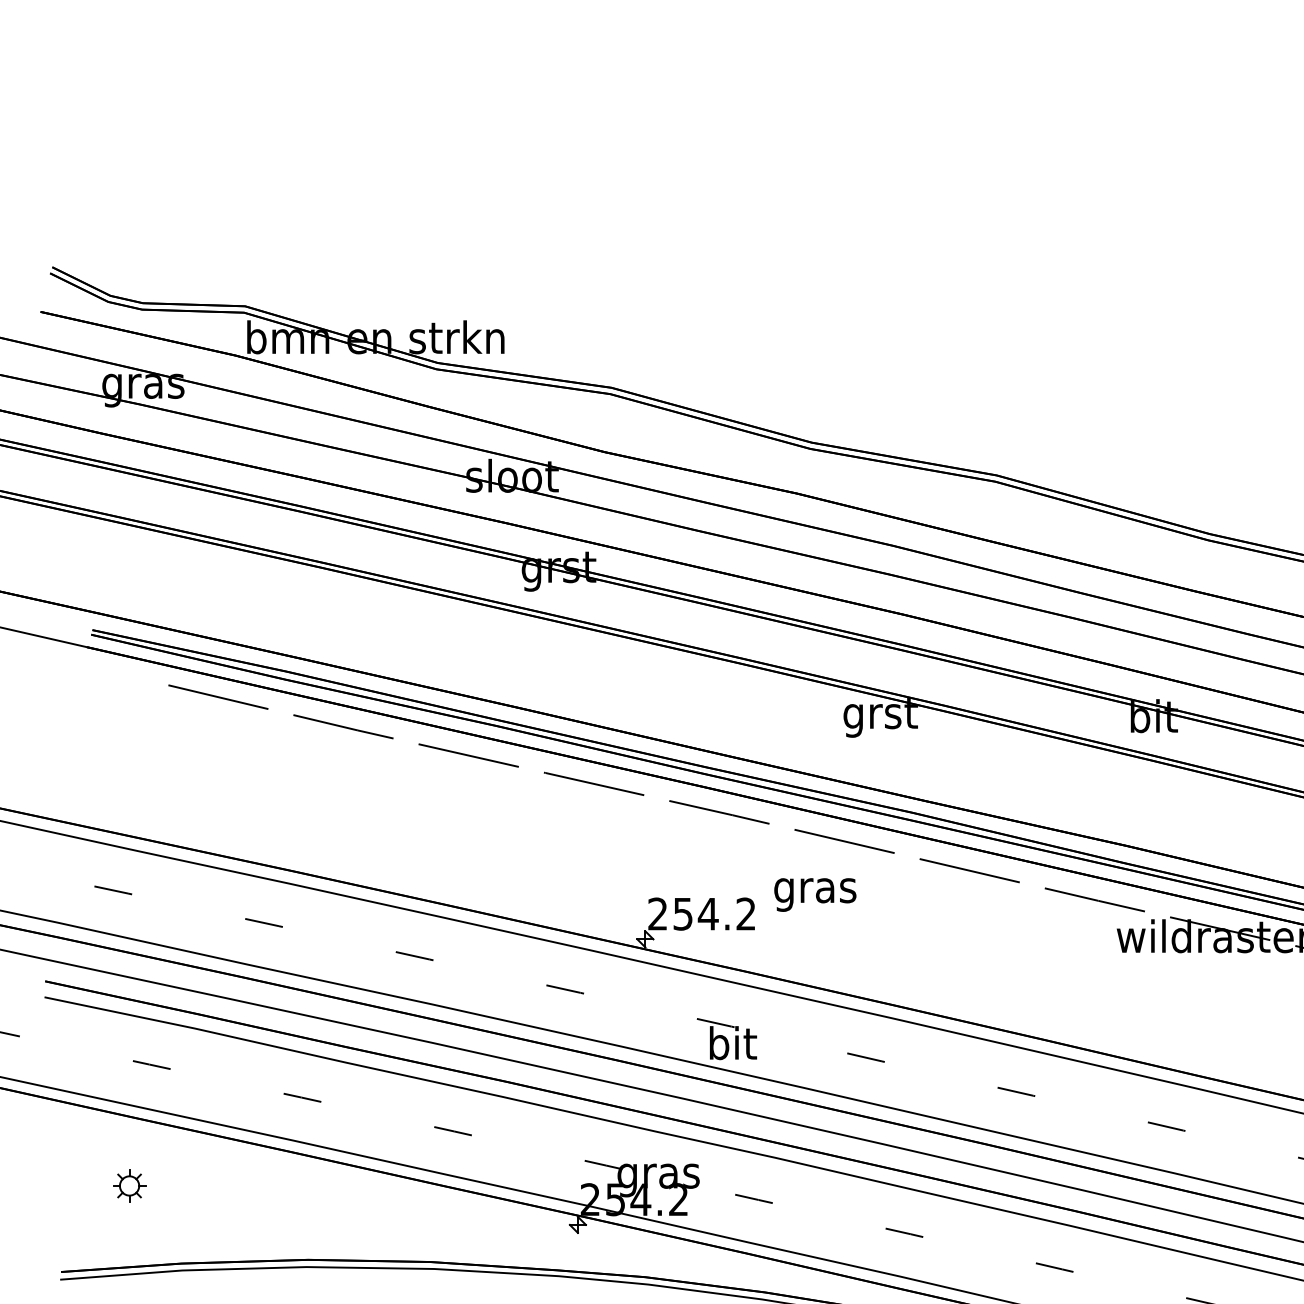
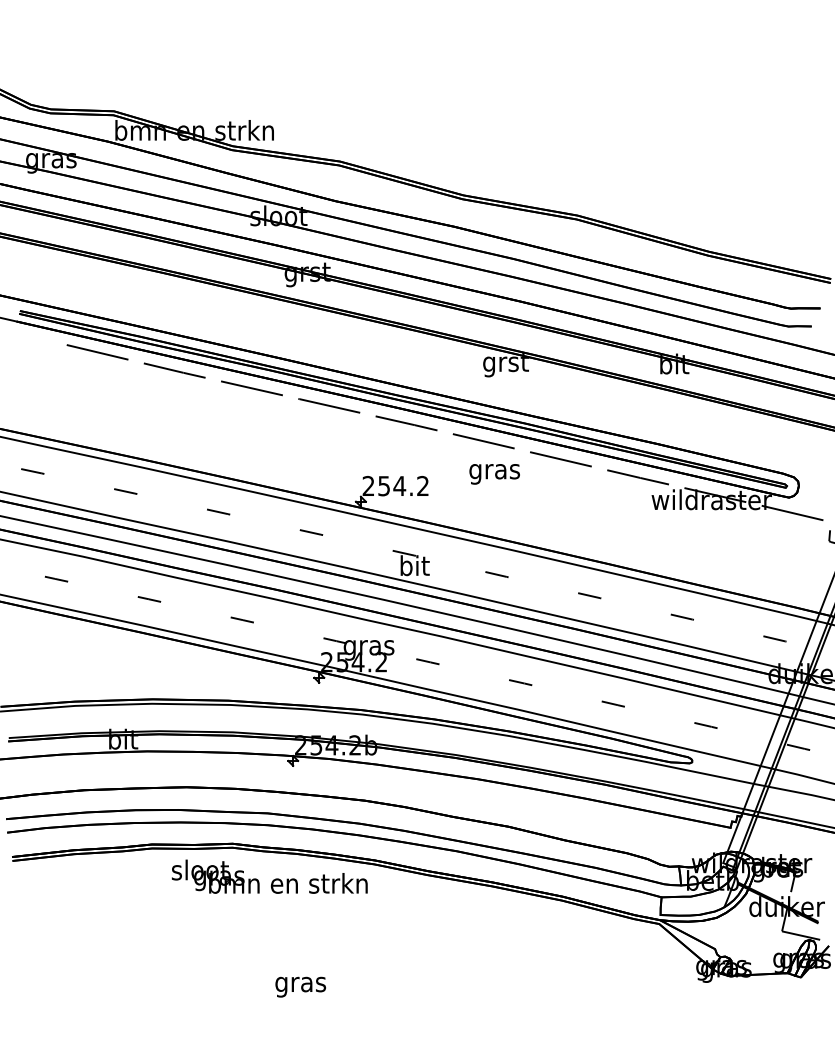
text: (814, 895) -> (494, 474), moved
part: (129, 1185) -> (42, 653), removed

